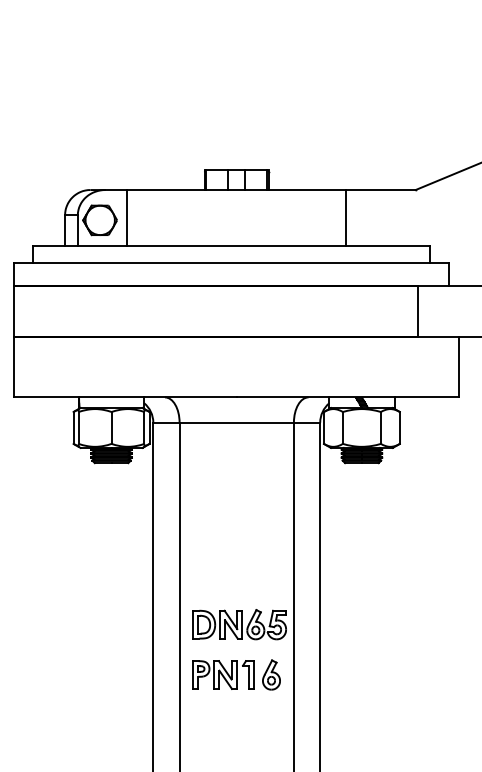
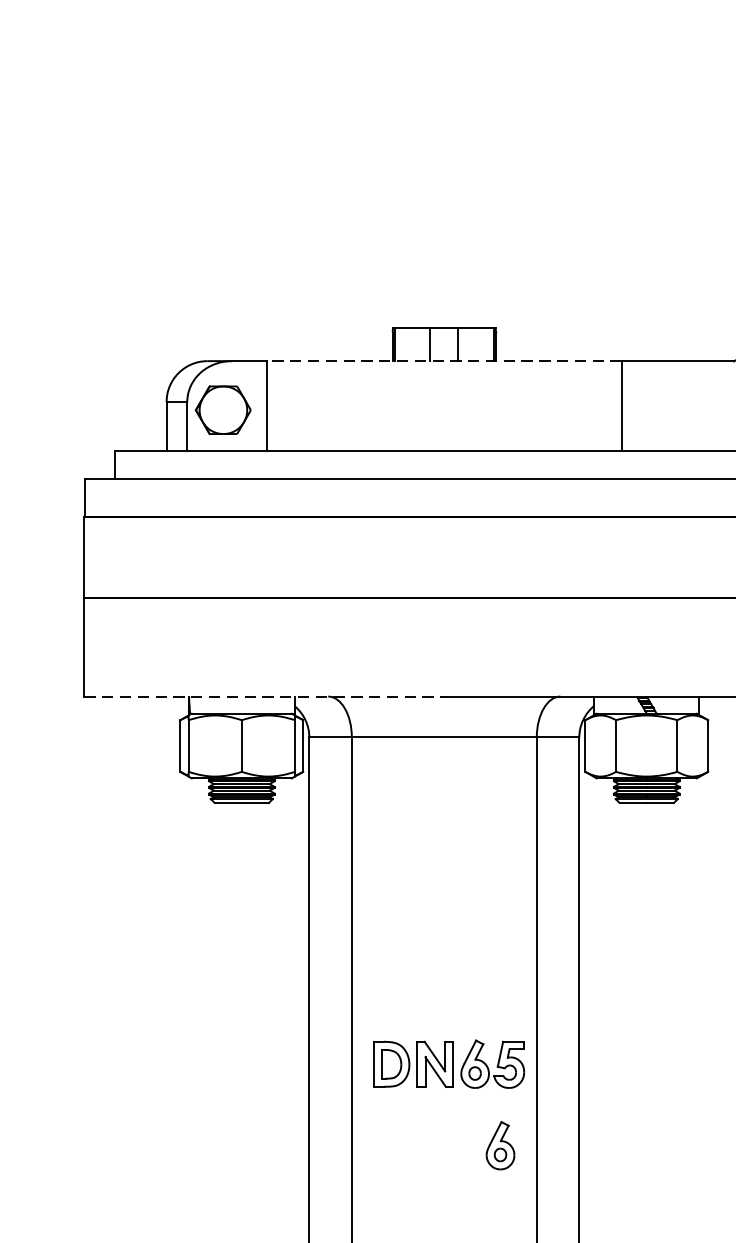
line: (236, 190) -> (443, 361), solid -> dashed
line: (126, 397) -> (265, 696), solid -> dashed
part: (223, 674) -> (422, 1144), removed

